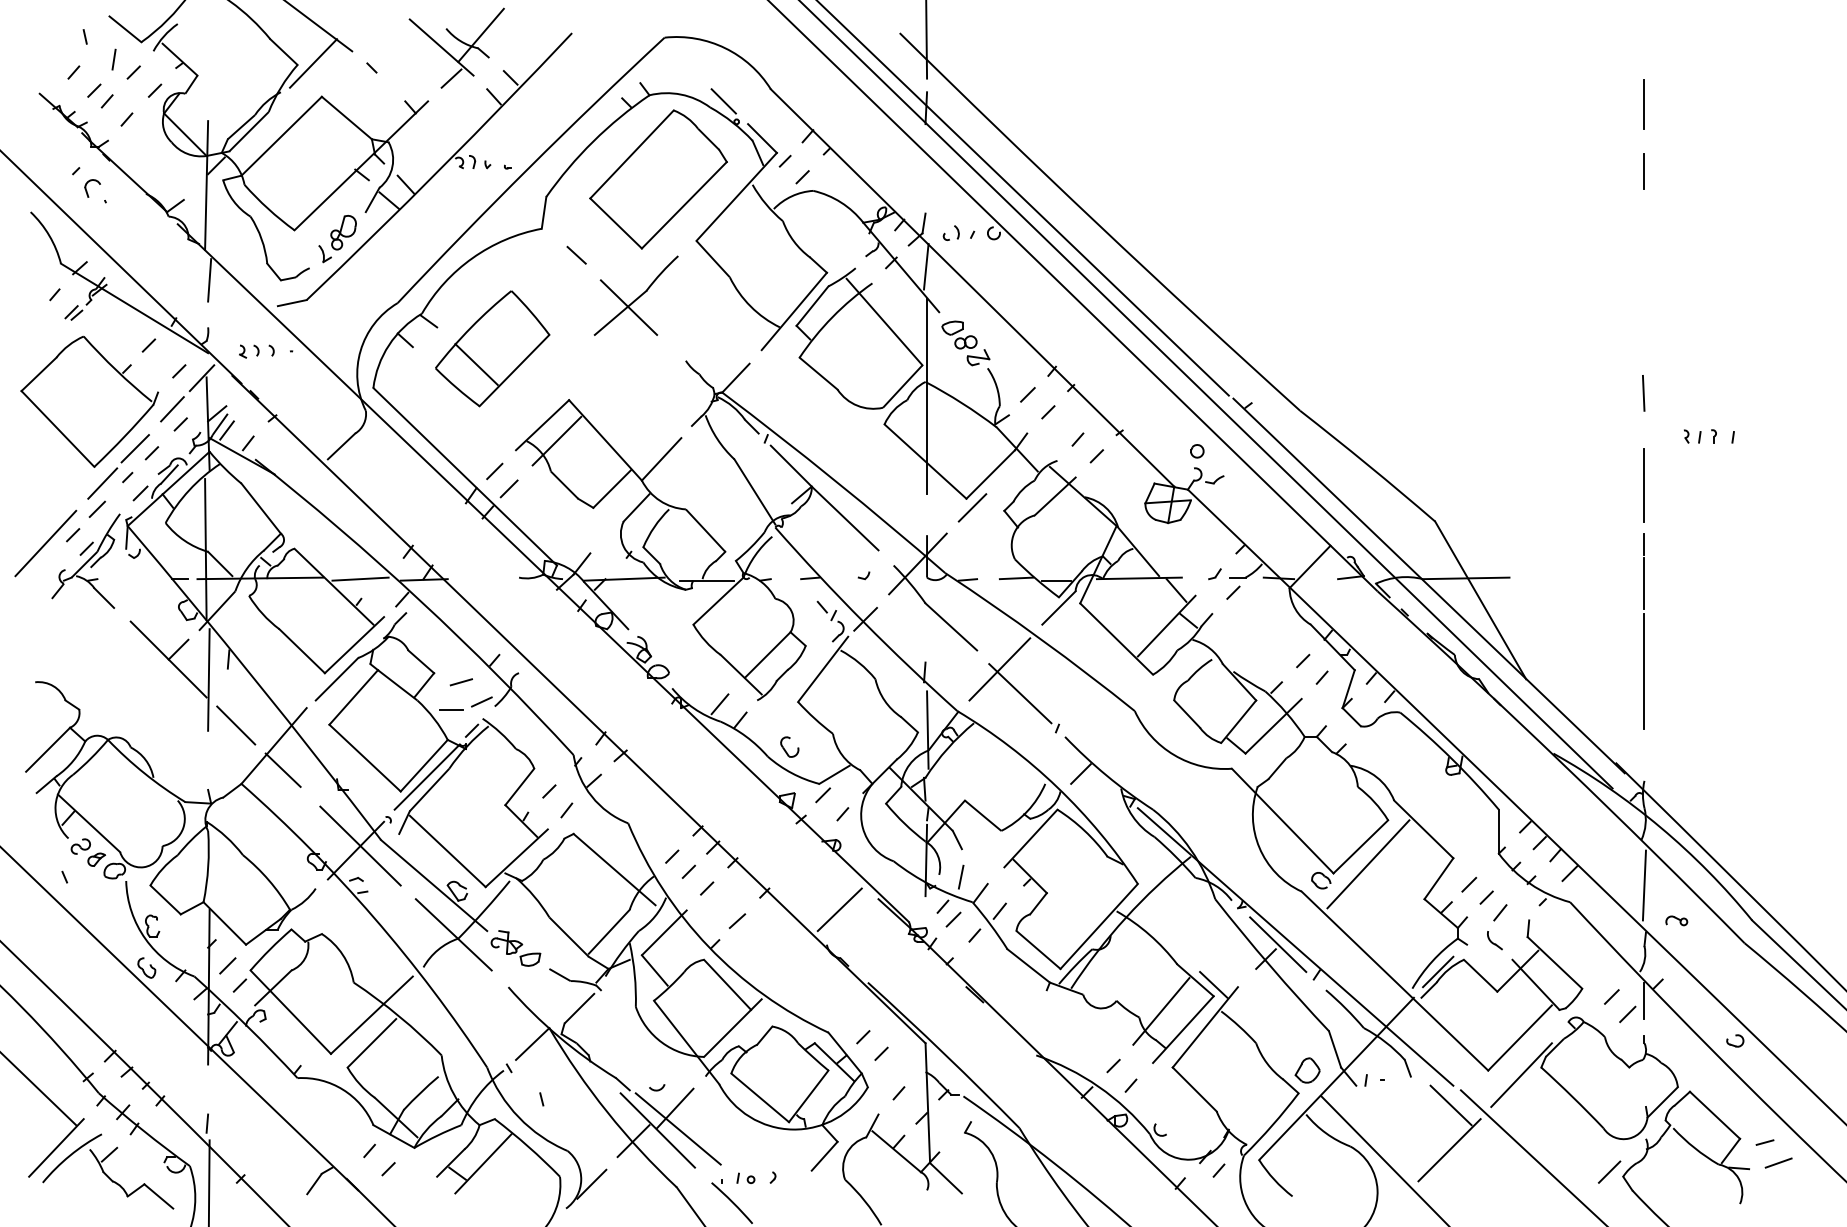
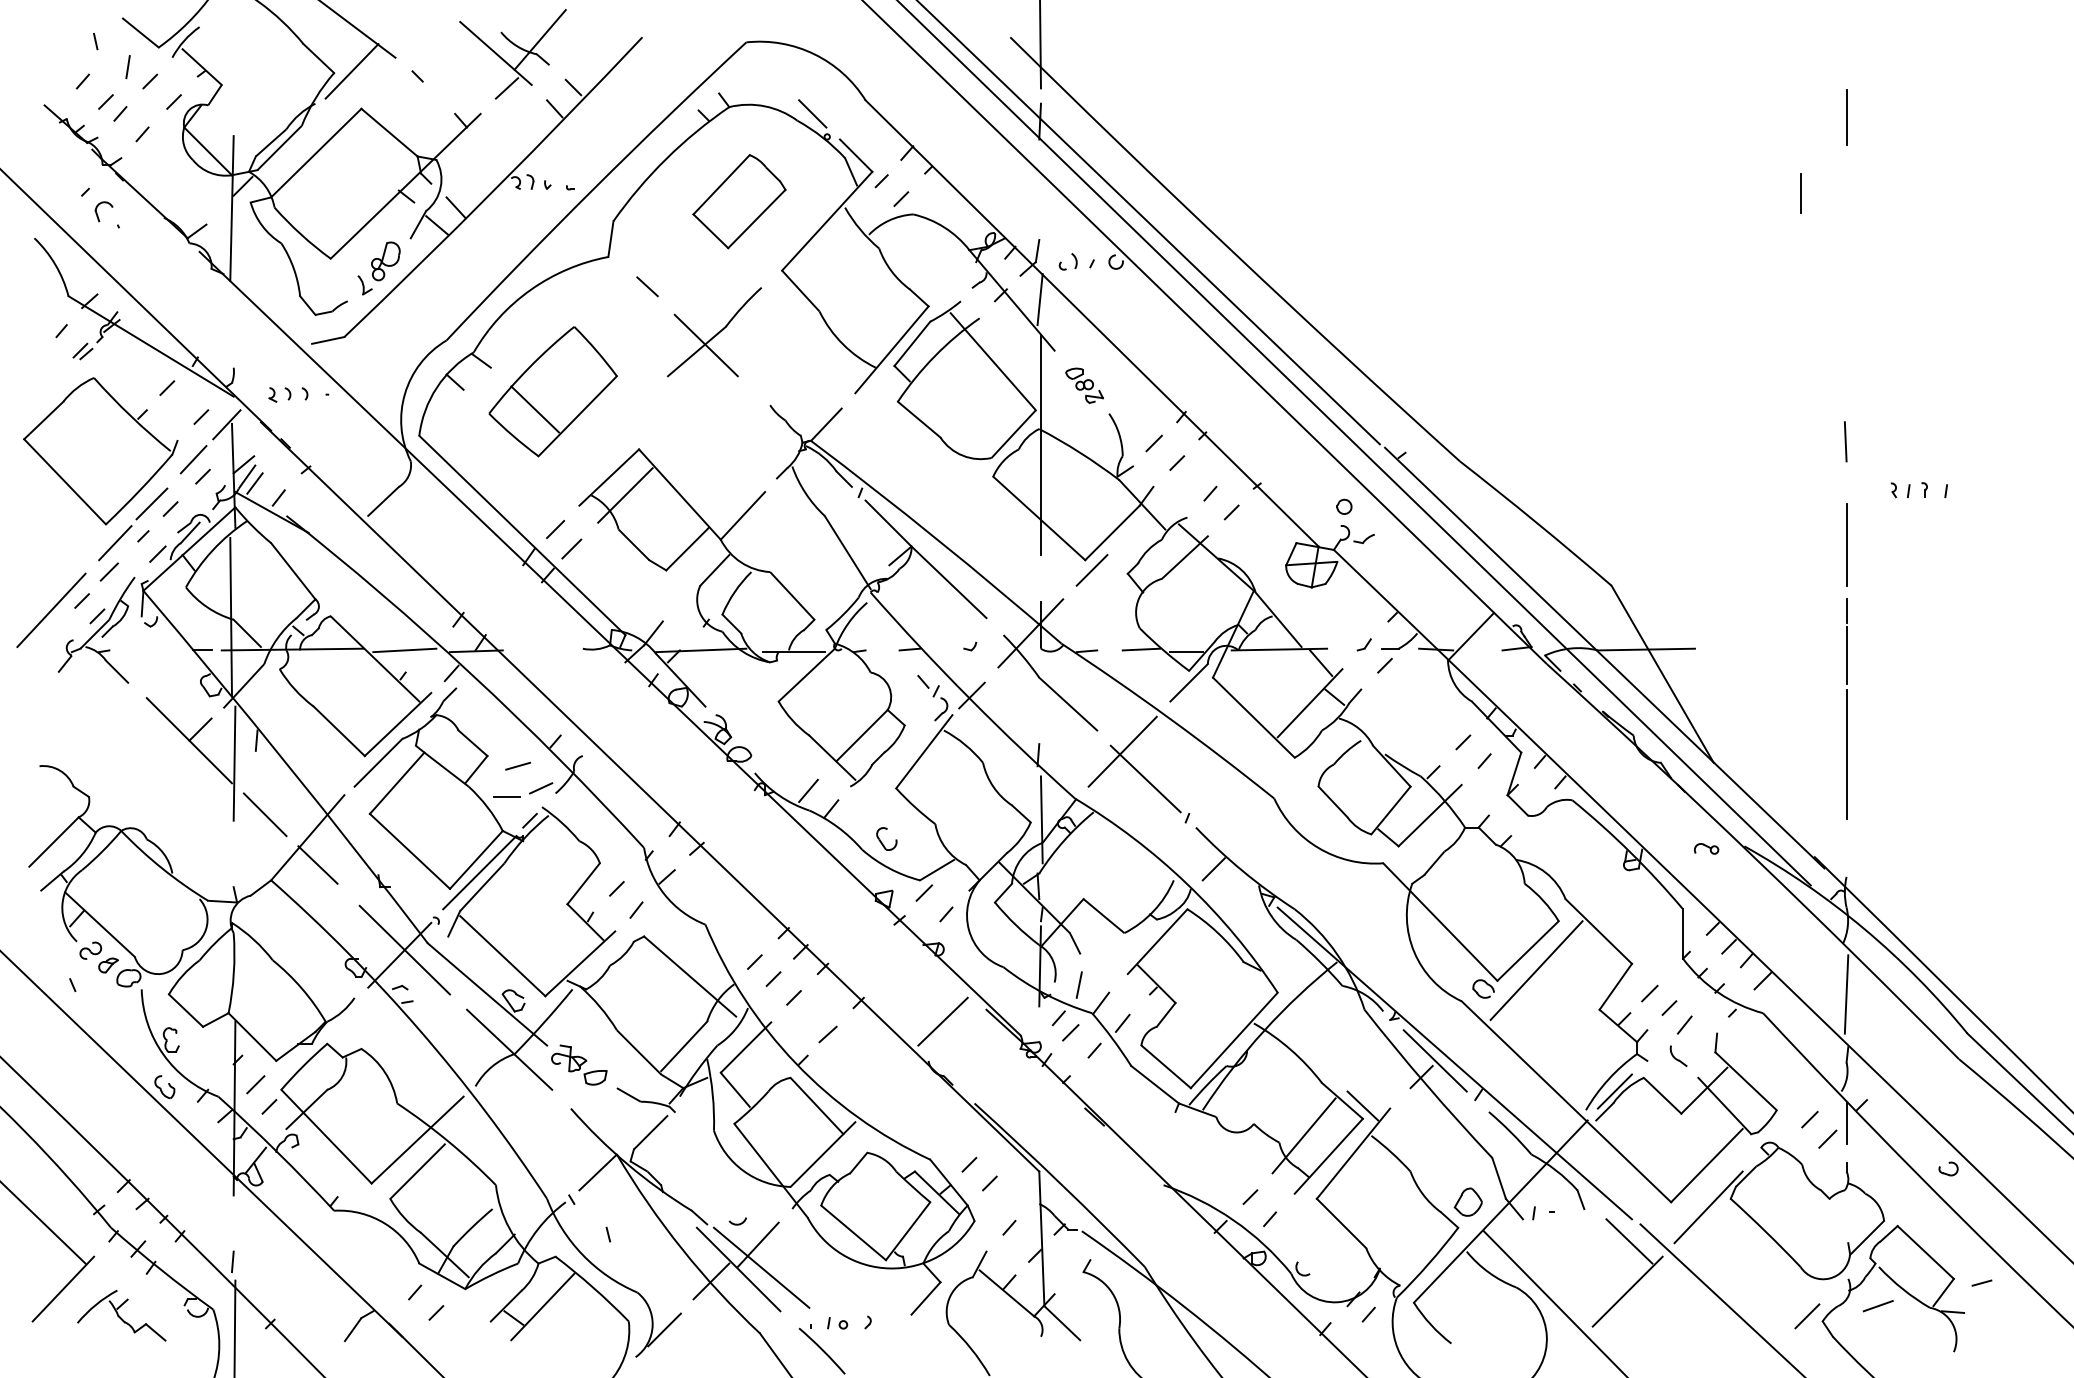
line: (1643, 171) -> (1799, 192), moved
part: (658, 179) -> (739, 201), size x0.6
line: (209, 280) -> (235, 315), removed
part: (965, 343) -> (1084, 385), size x0.7
part: (1676, 920) -> (1706, 848), moved
line: (1778, 1162) -> (1878, 1305), moved
part: (108, 1171) -> (121, 1315), size x0.6

